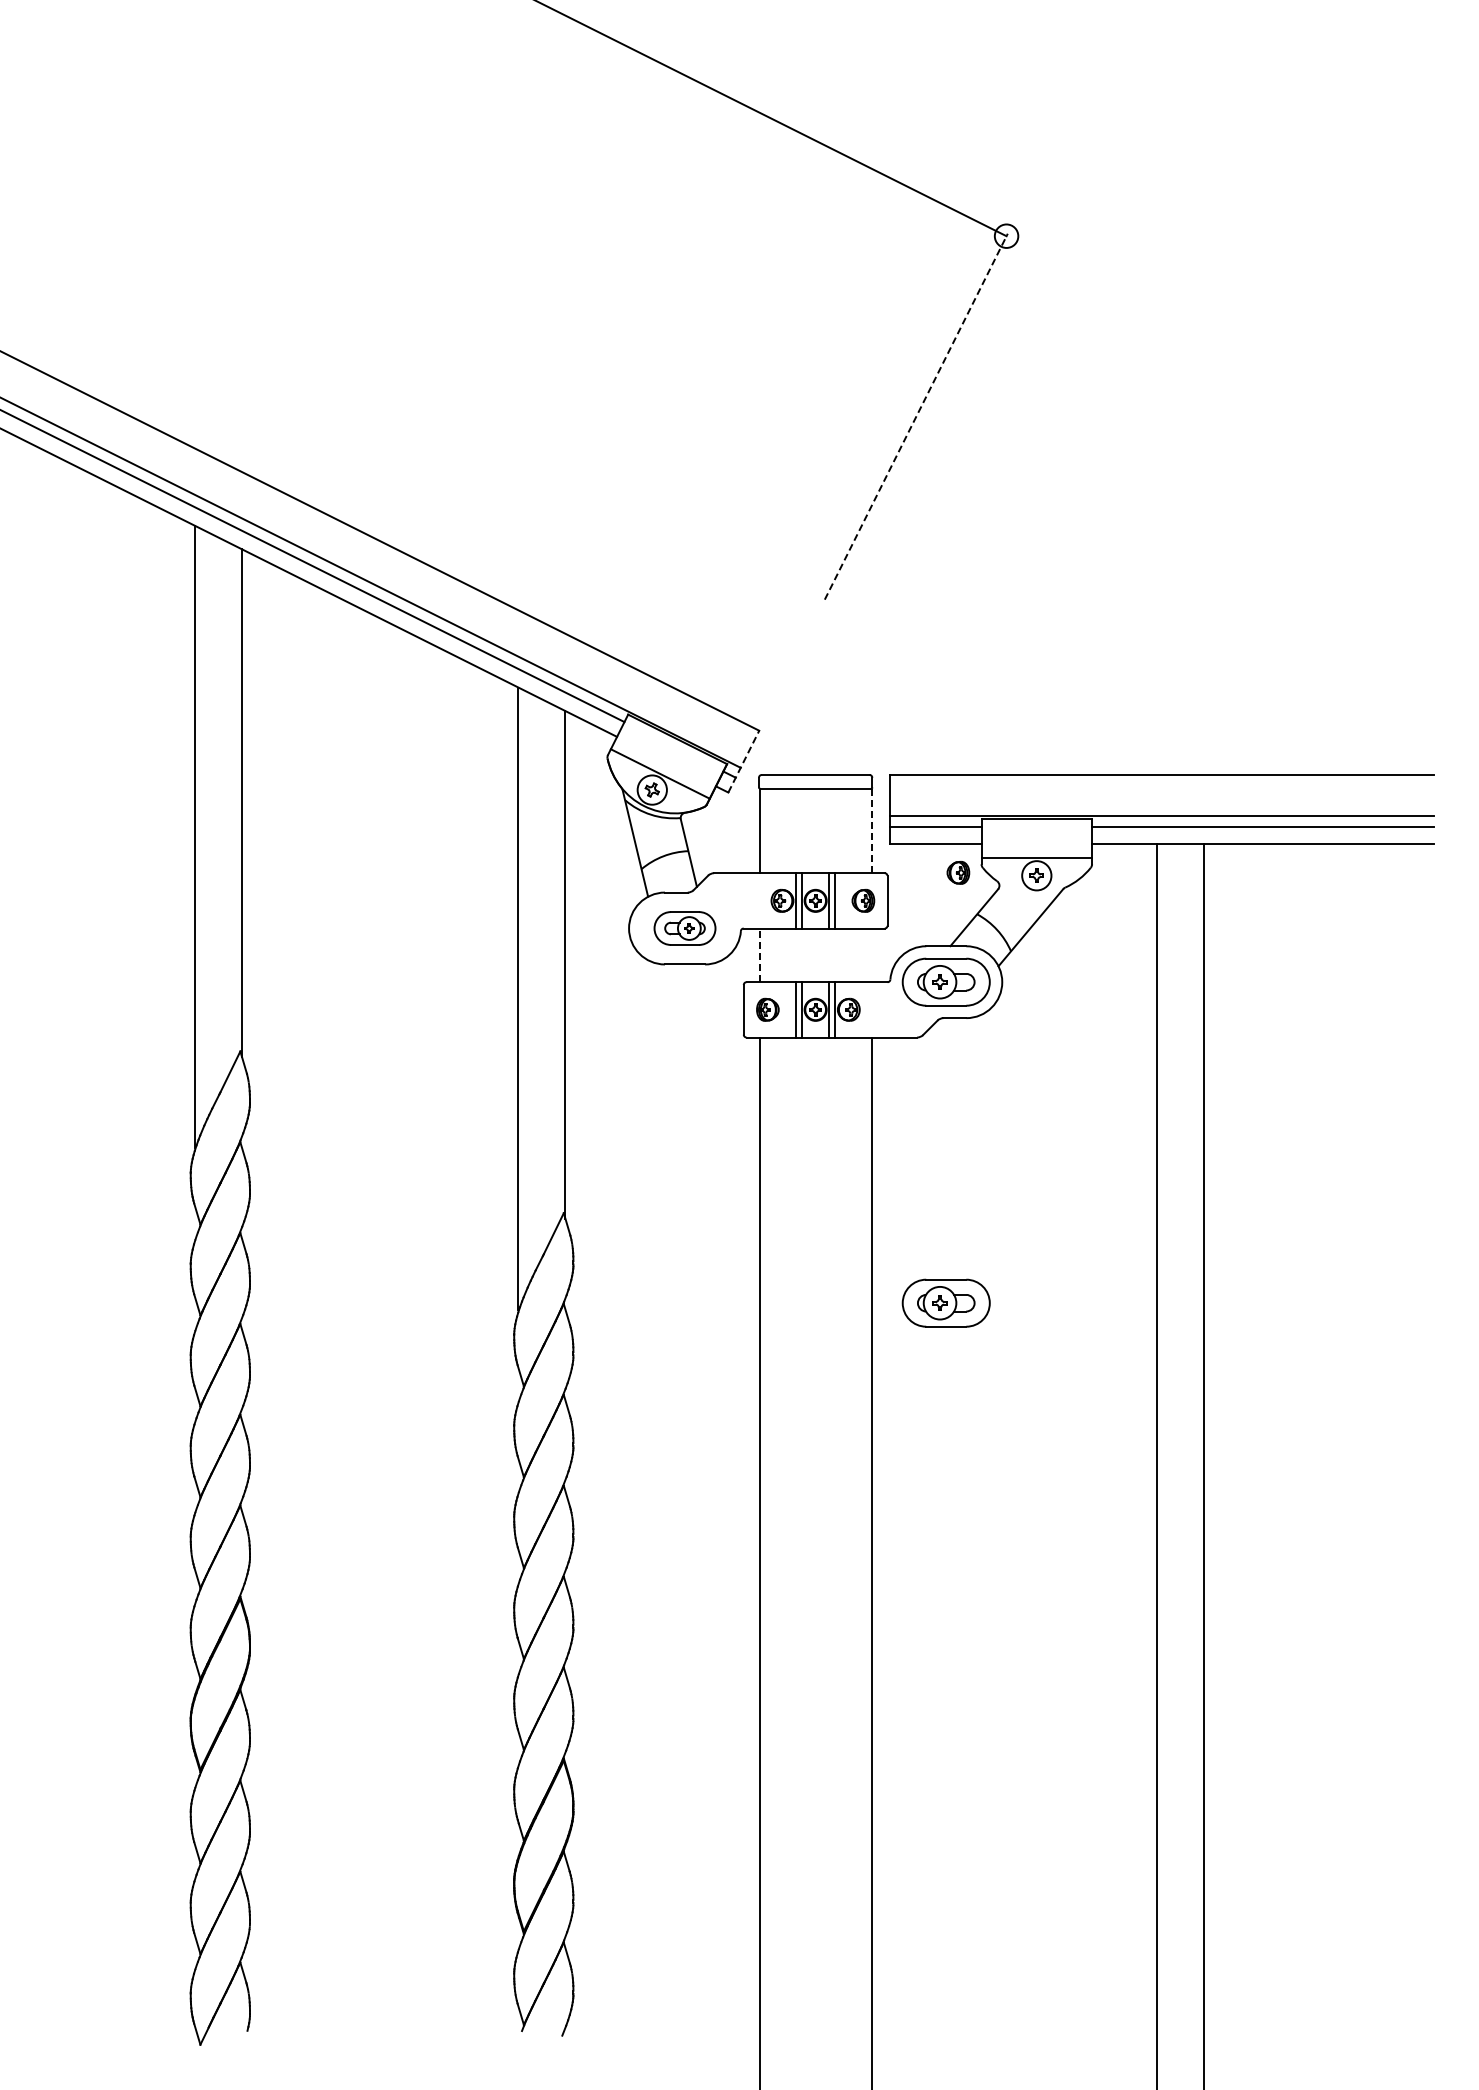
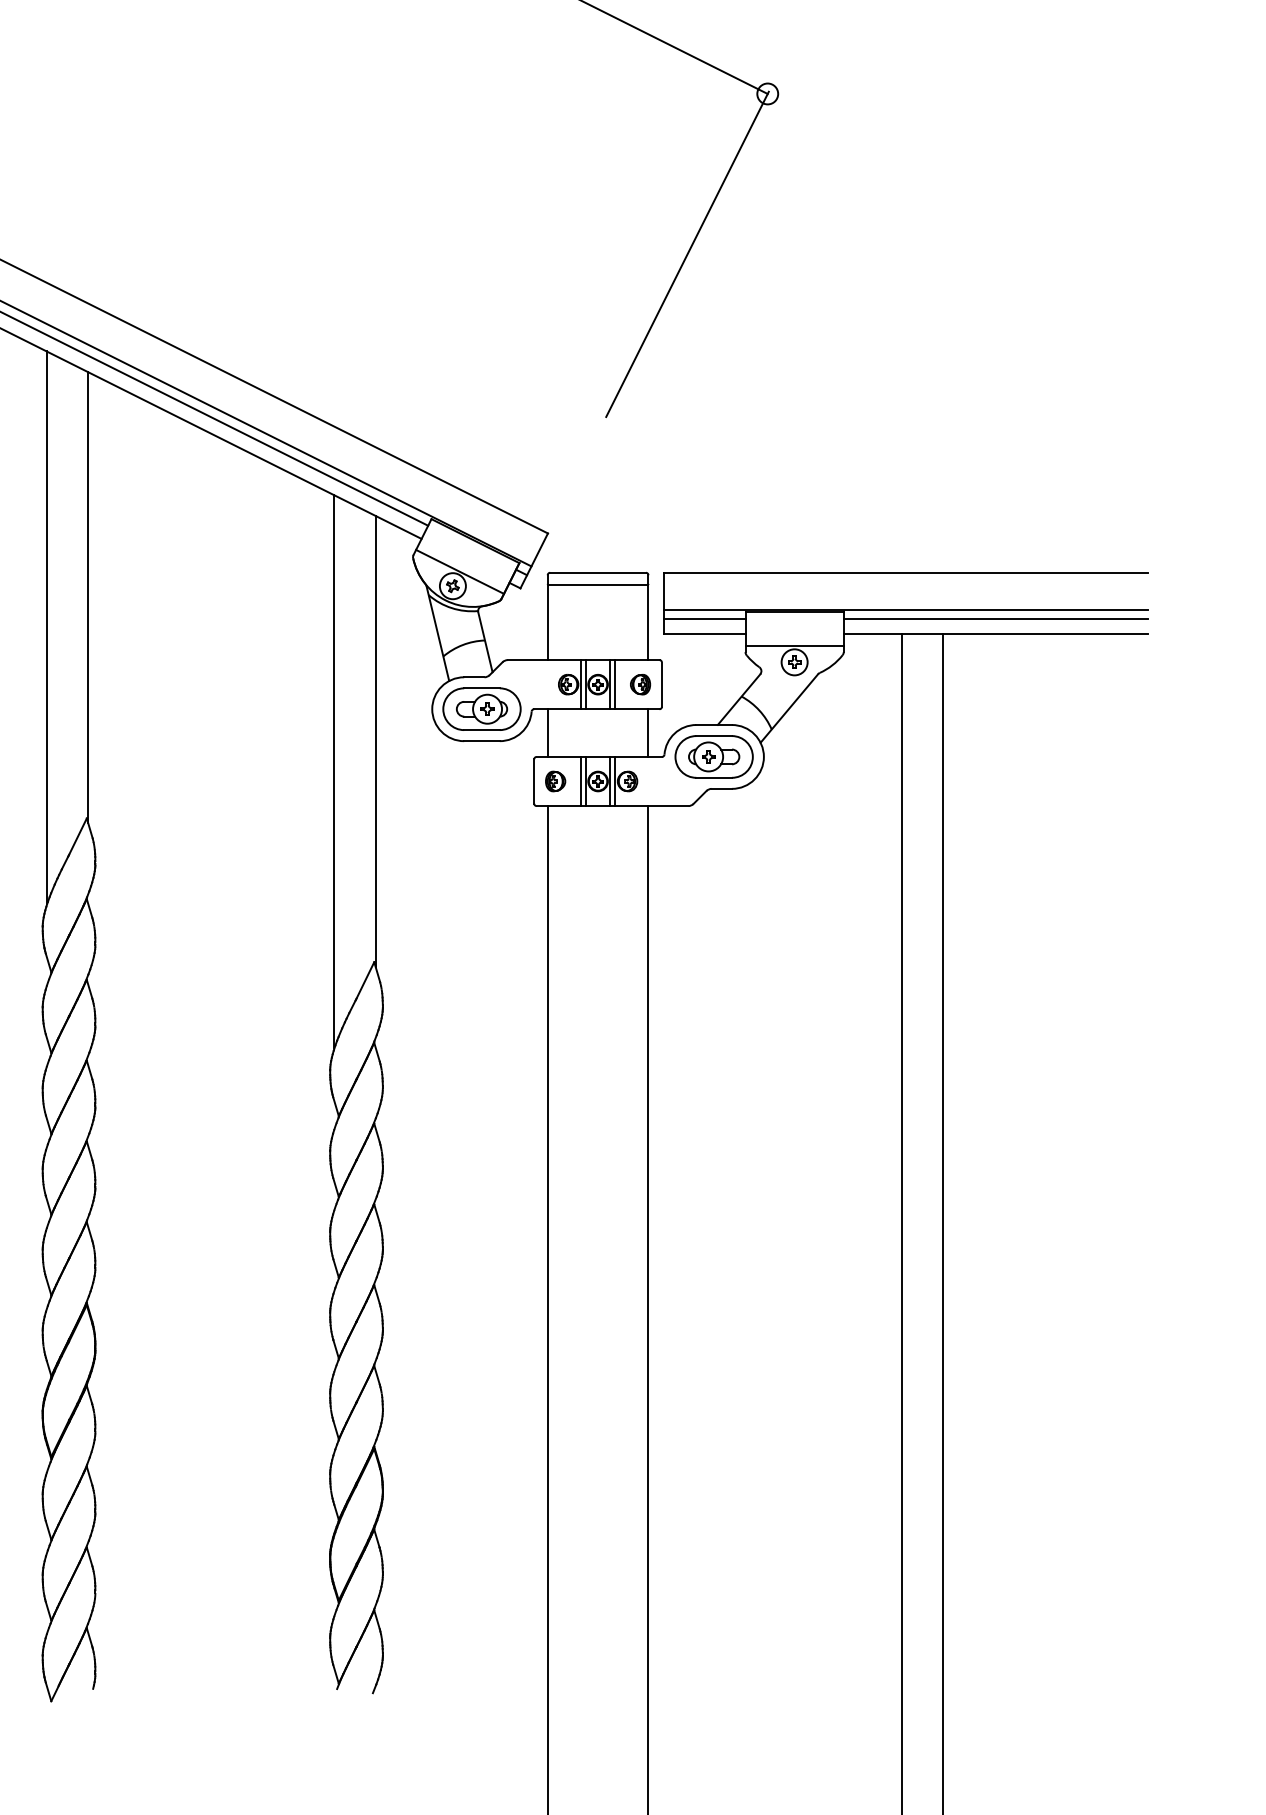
line: (916, 416) -> (687, 254), dashed -> solid
line: (743, 761) -> (533, 560), dashed -> solid
line: (871, 831) -> (647, 623), dashed -> solid
part: (958, 872) -> (725, 659), removed
part: (684, 928) -> (481, 709), size x1.43
line: (759, 955) -> (548, 733), dashed -> solid
line: (871, 955) -> (647, 733), added
part: (945, 1302) -> (713, 1041), removed

